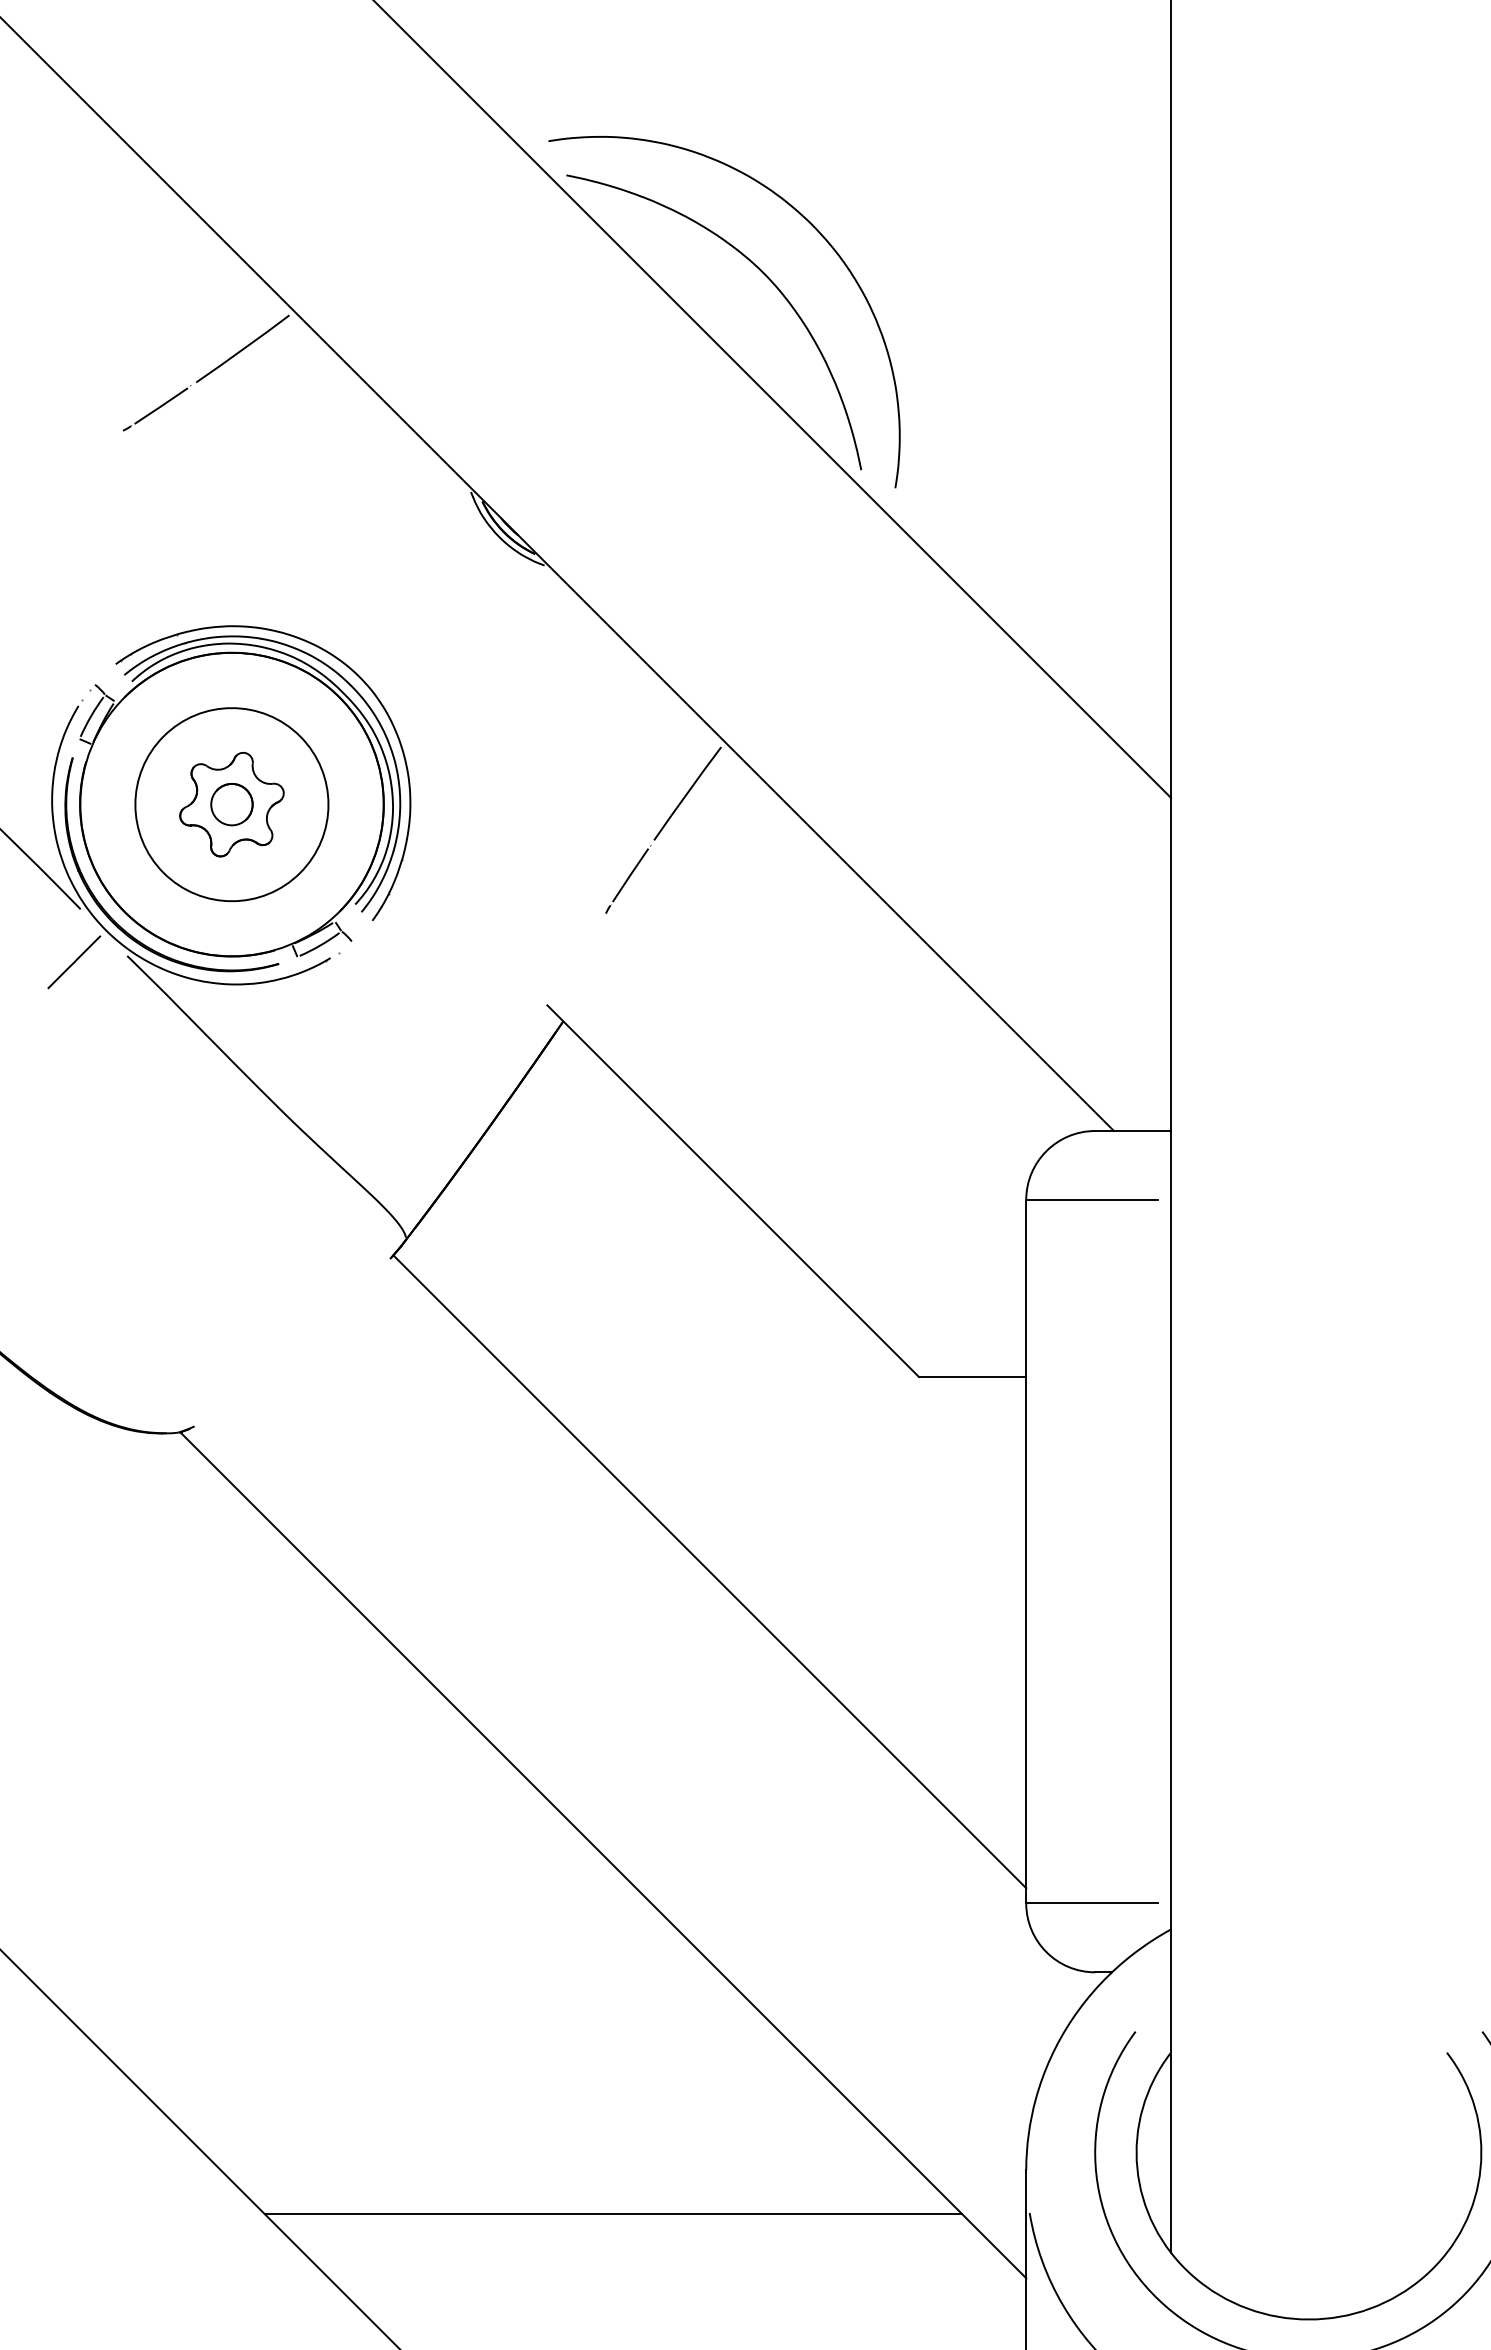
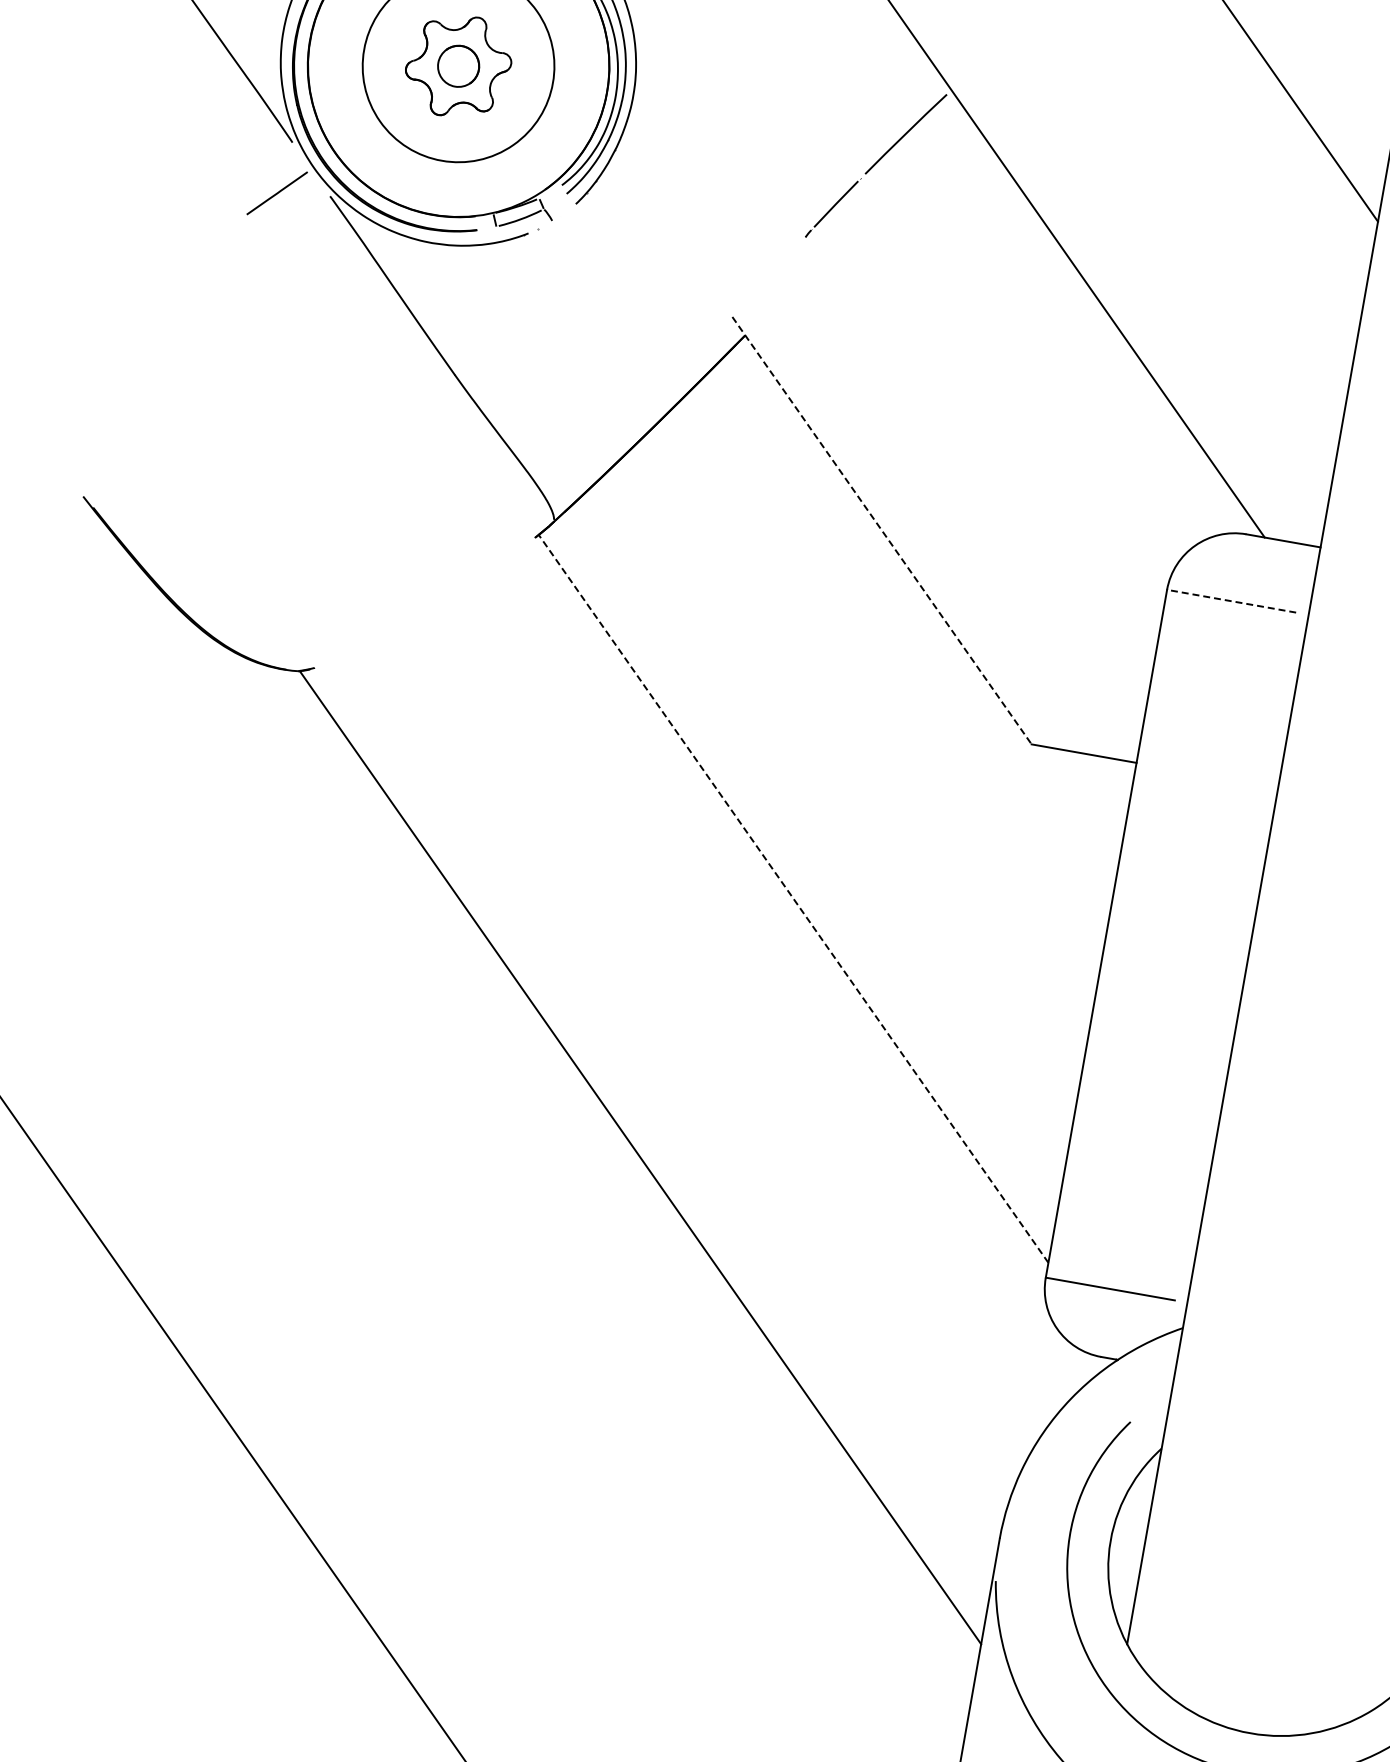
line: (733, 1191) -> (882, 531), solid -> dashed
line: (1092, 1199) -> (1231, 600), solid -> dashed
line: (709, 1571) -> (793, 898), solid -> dashed
line: (613, 2214) -> (588, 1510), removed

